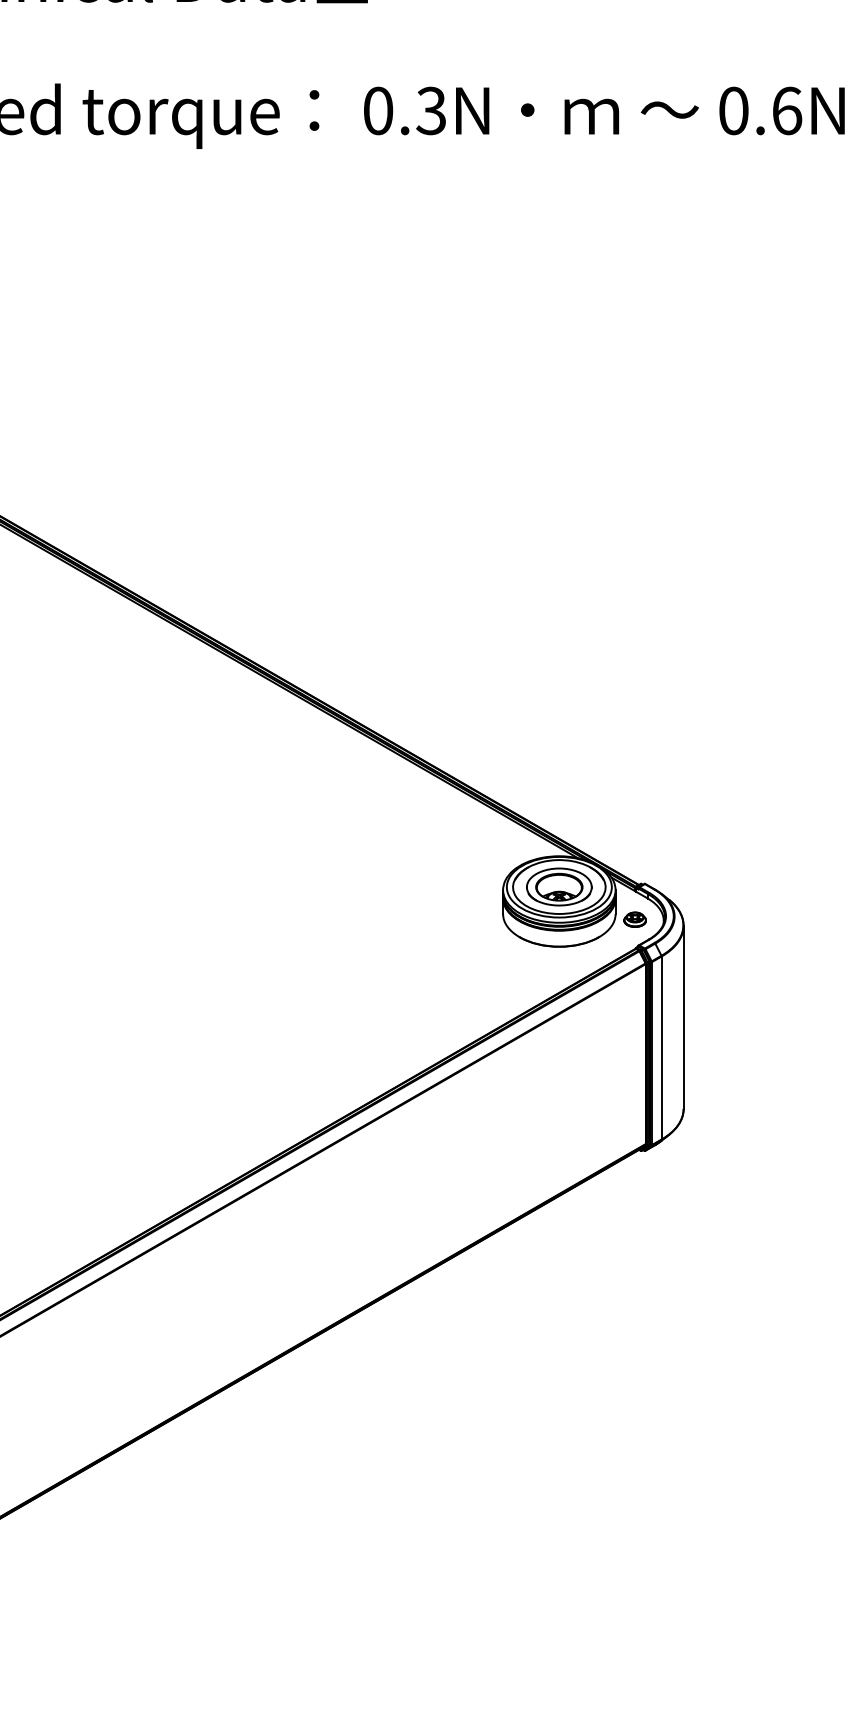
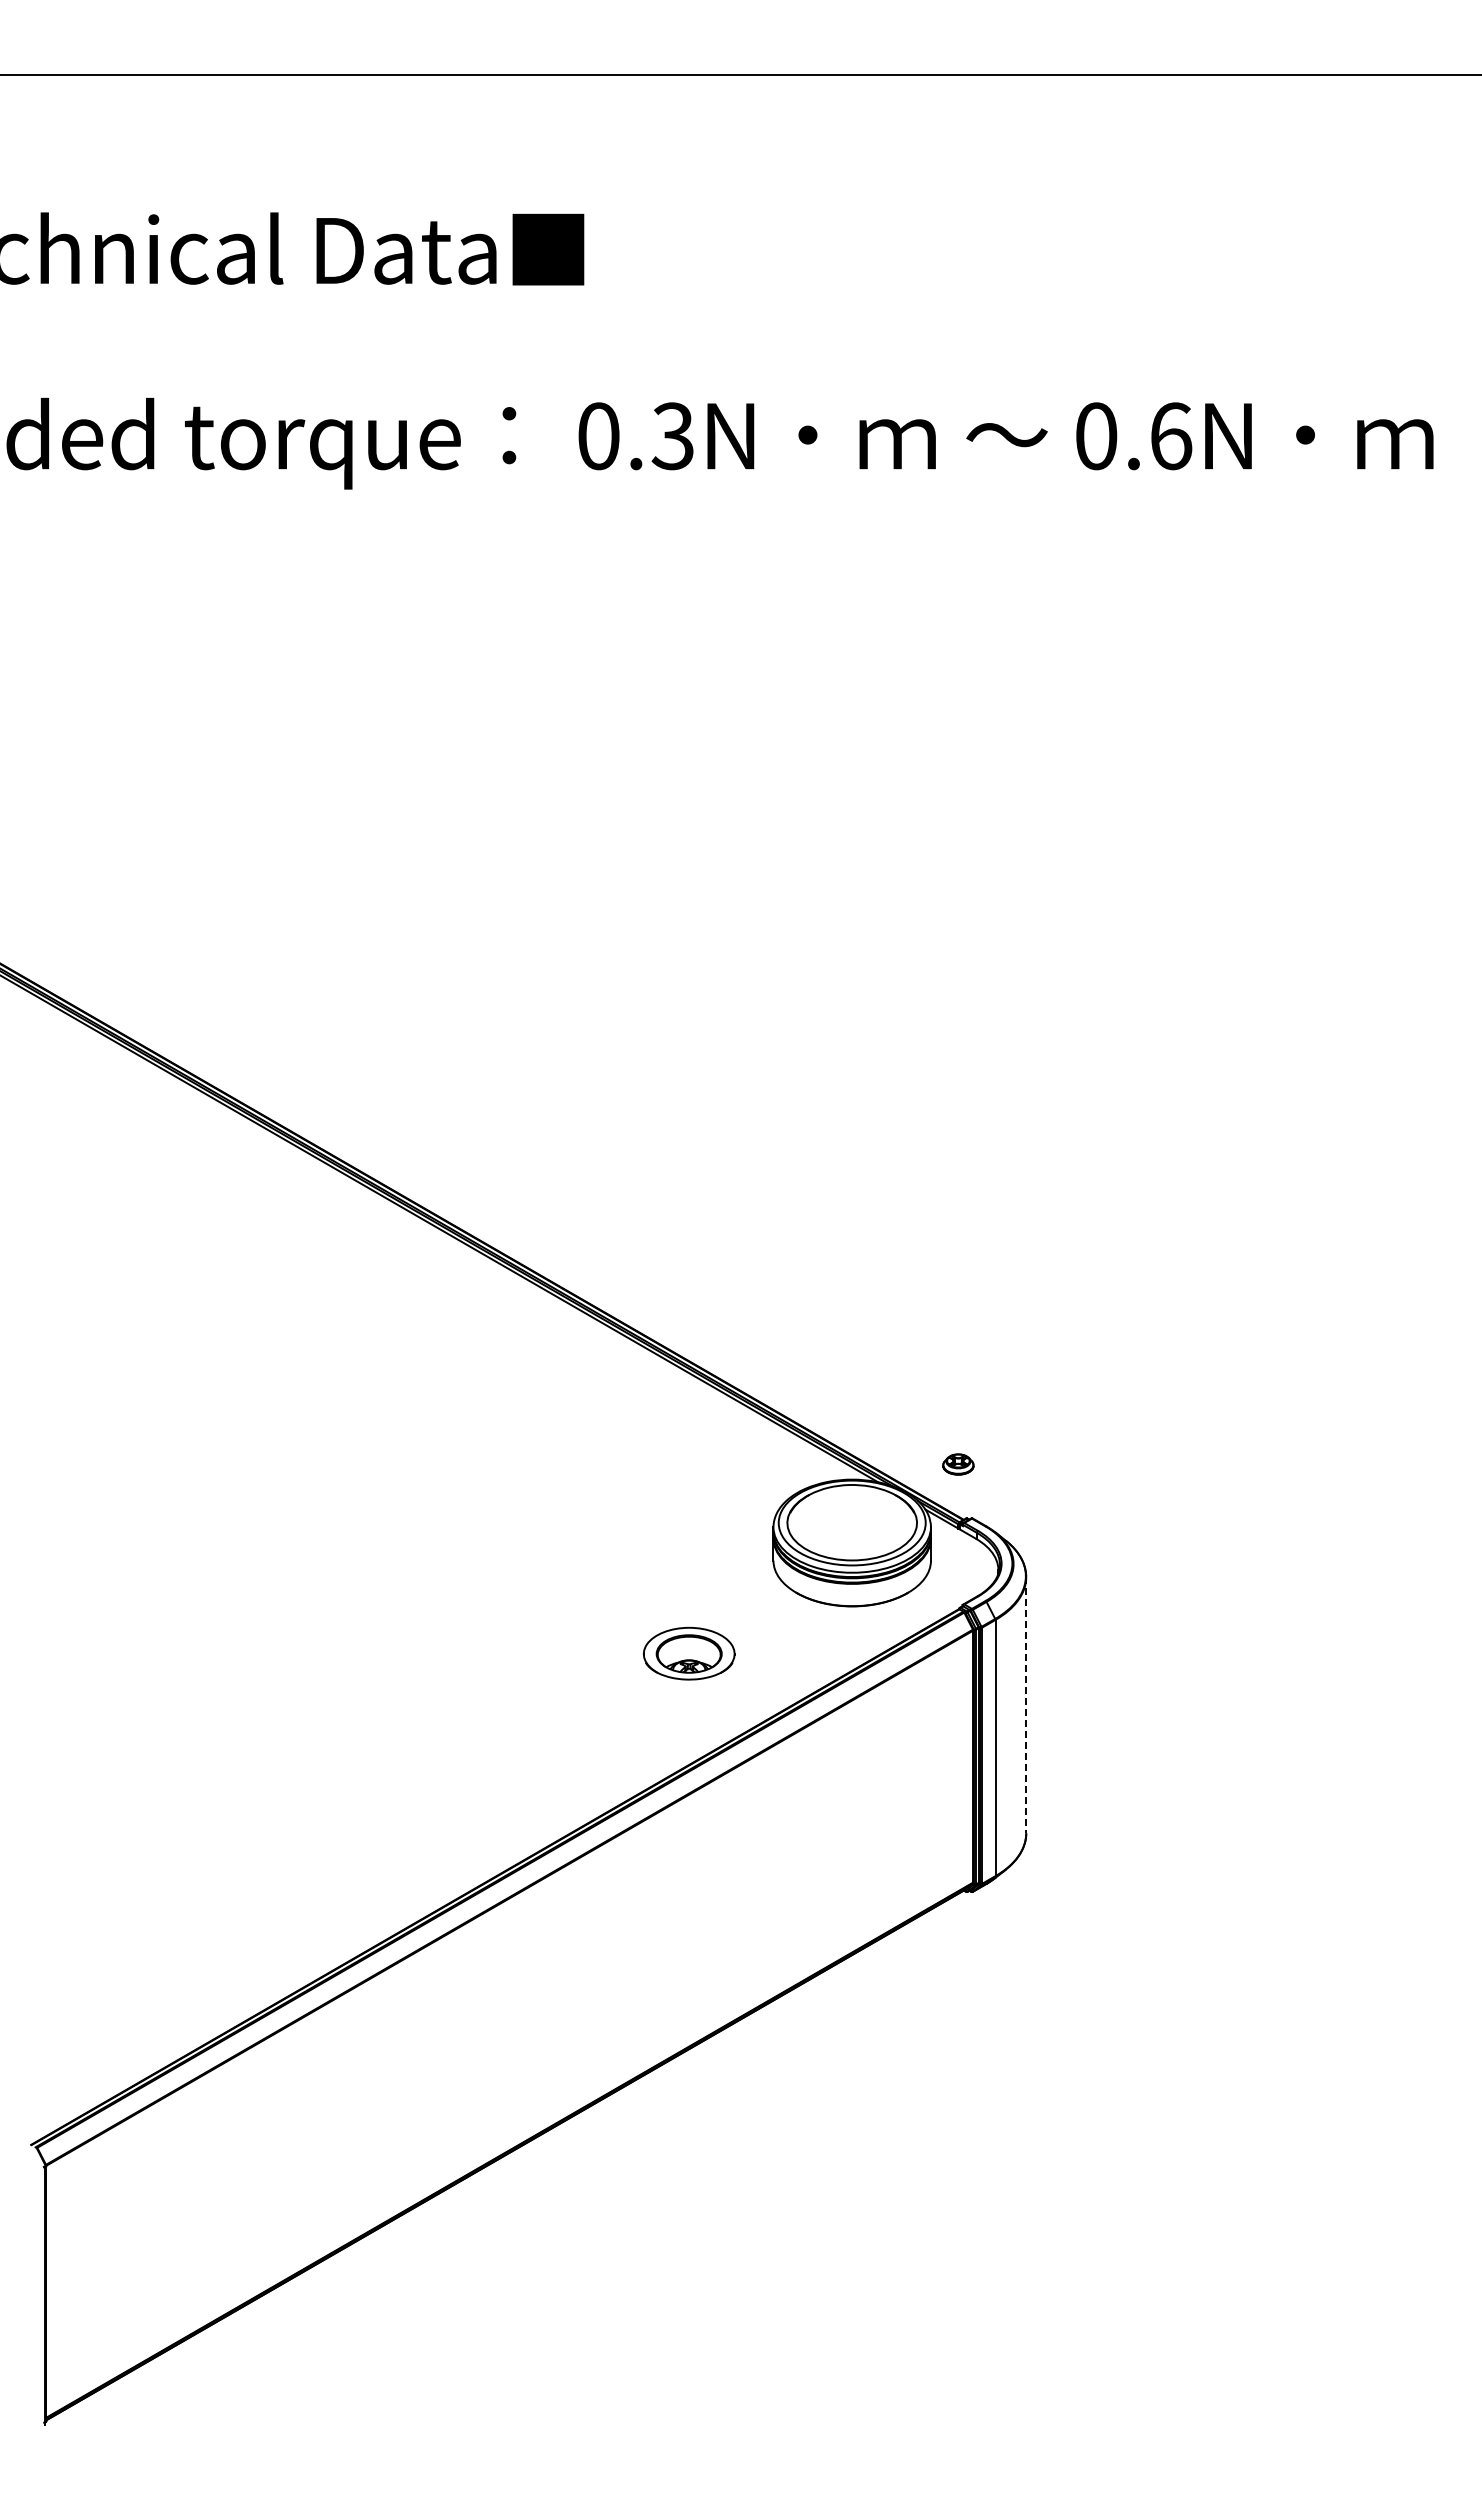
part: (558, 886) -> (688, 1653), moved
part: (635, 919) -> (958, 1464), moved
line: (683, 1017) -> (1026, 1705), solid -> dashed

